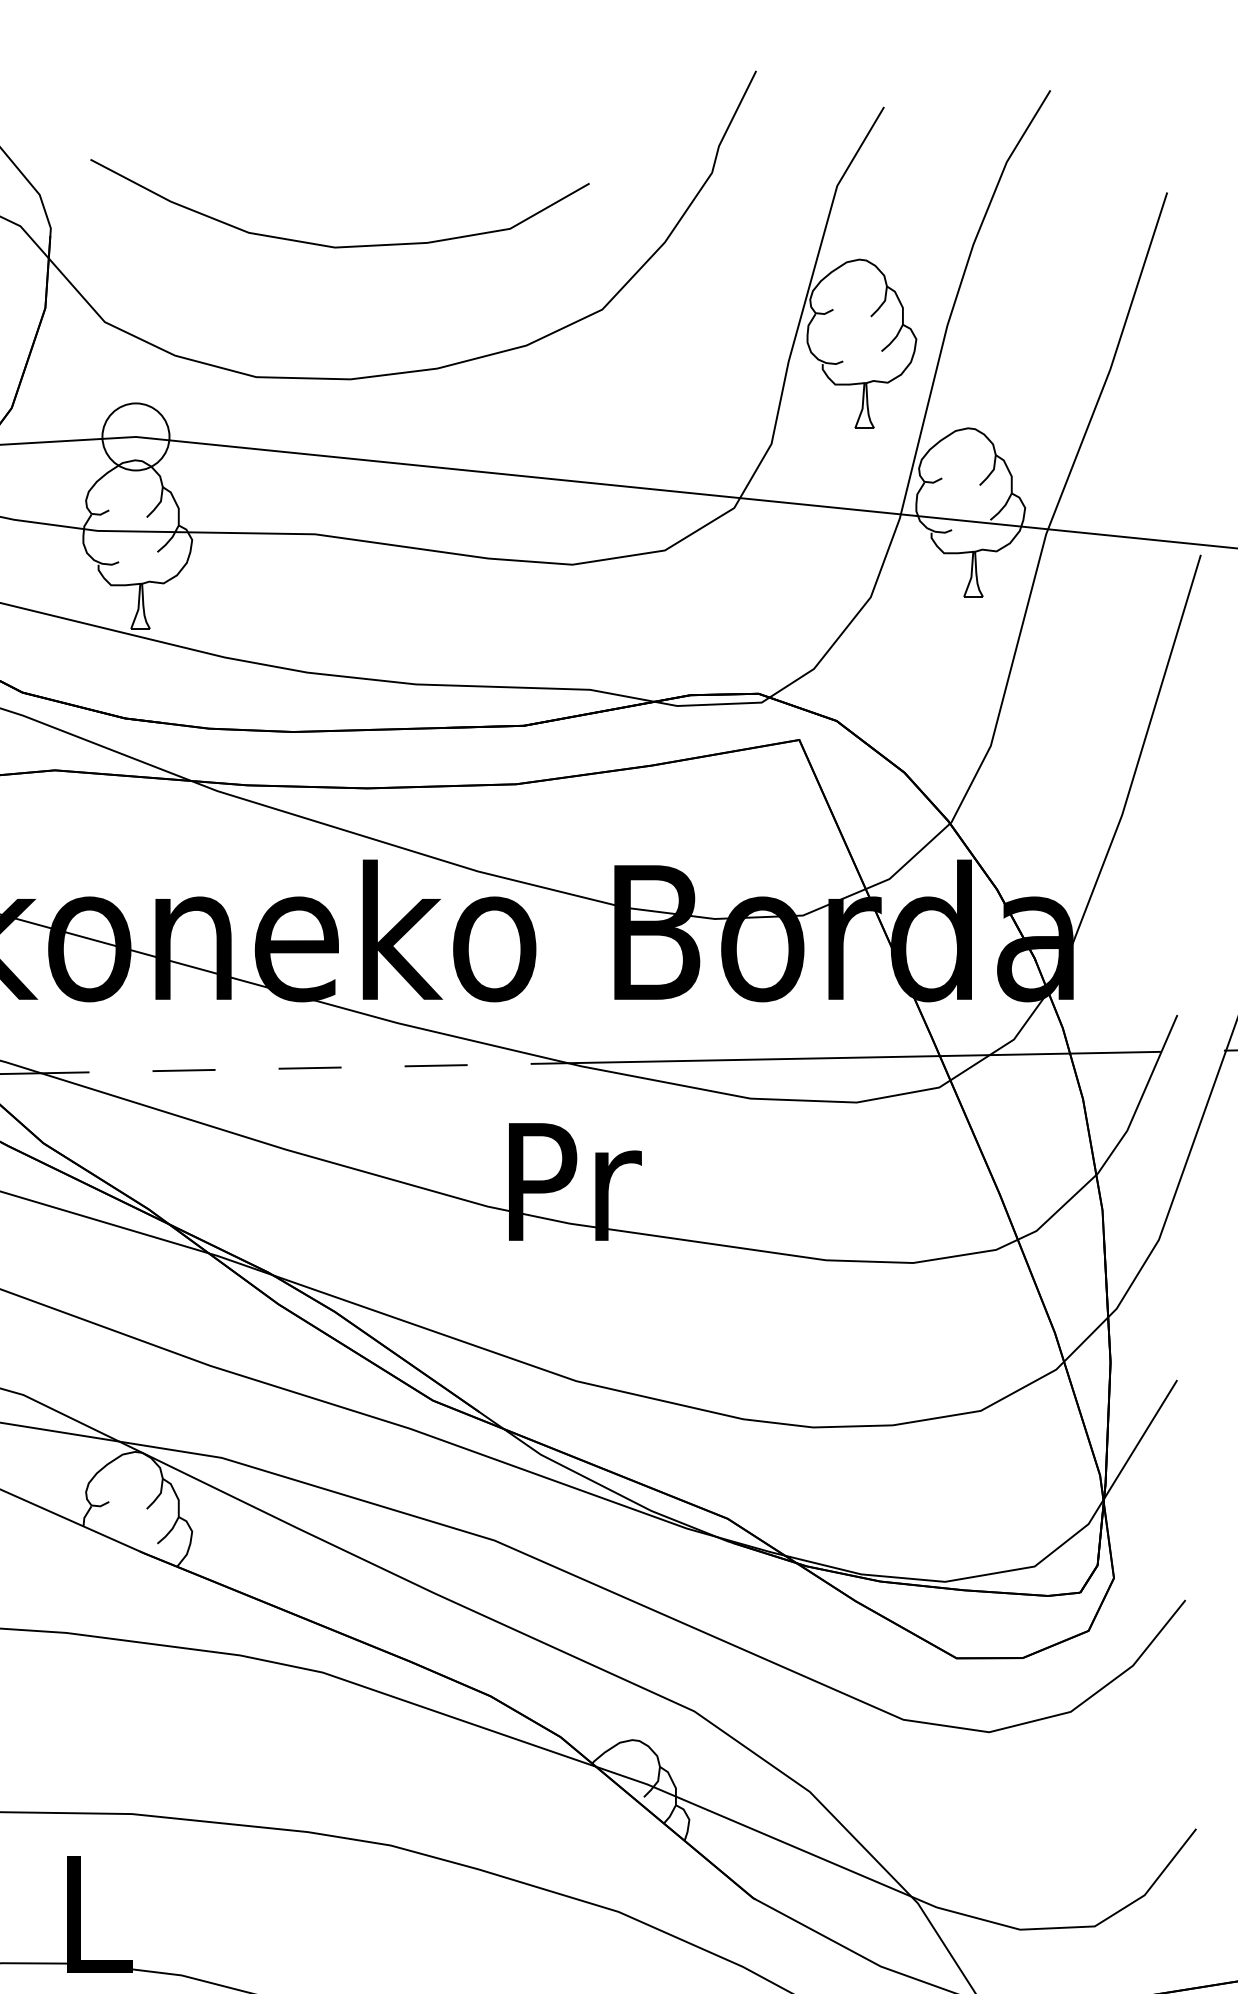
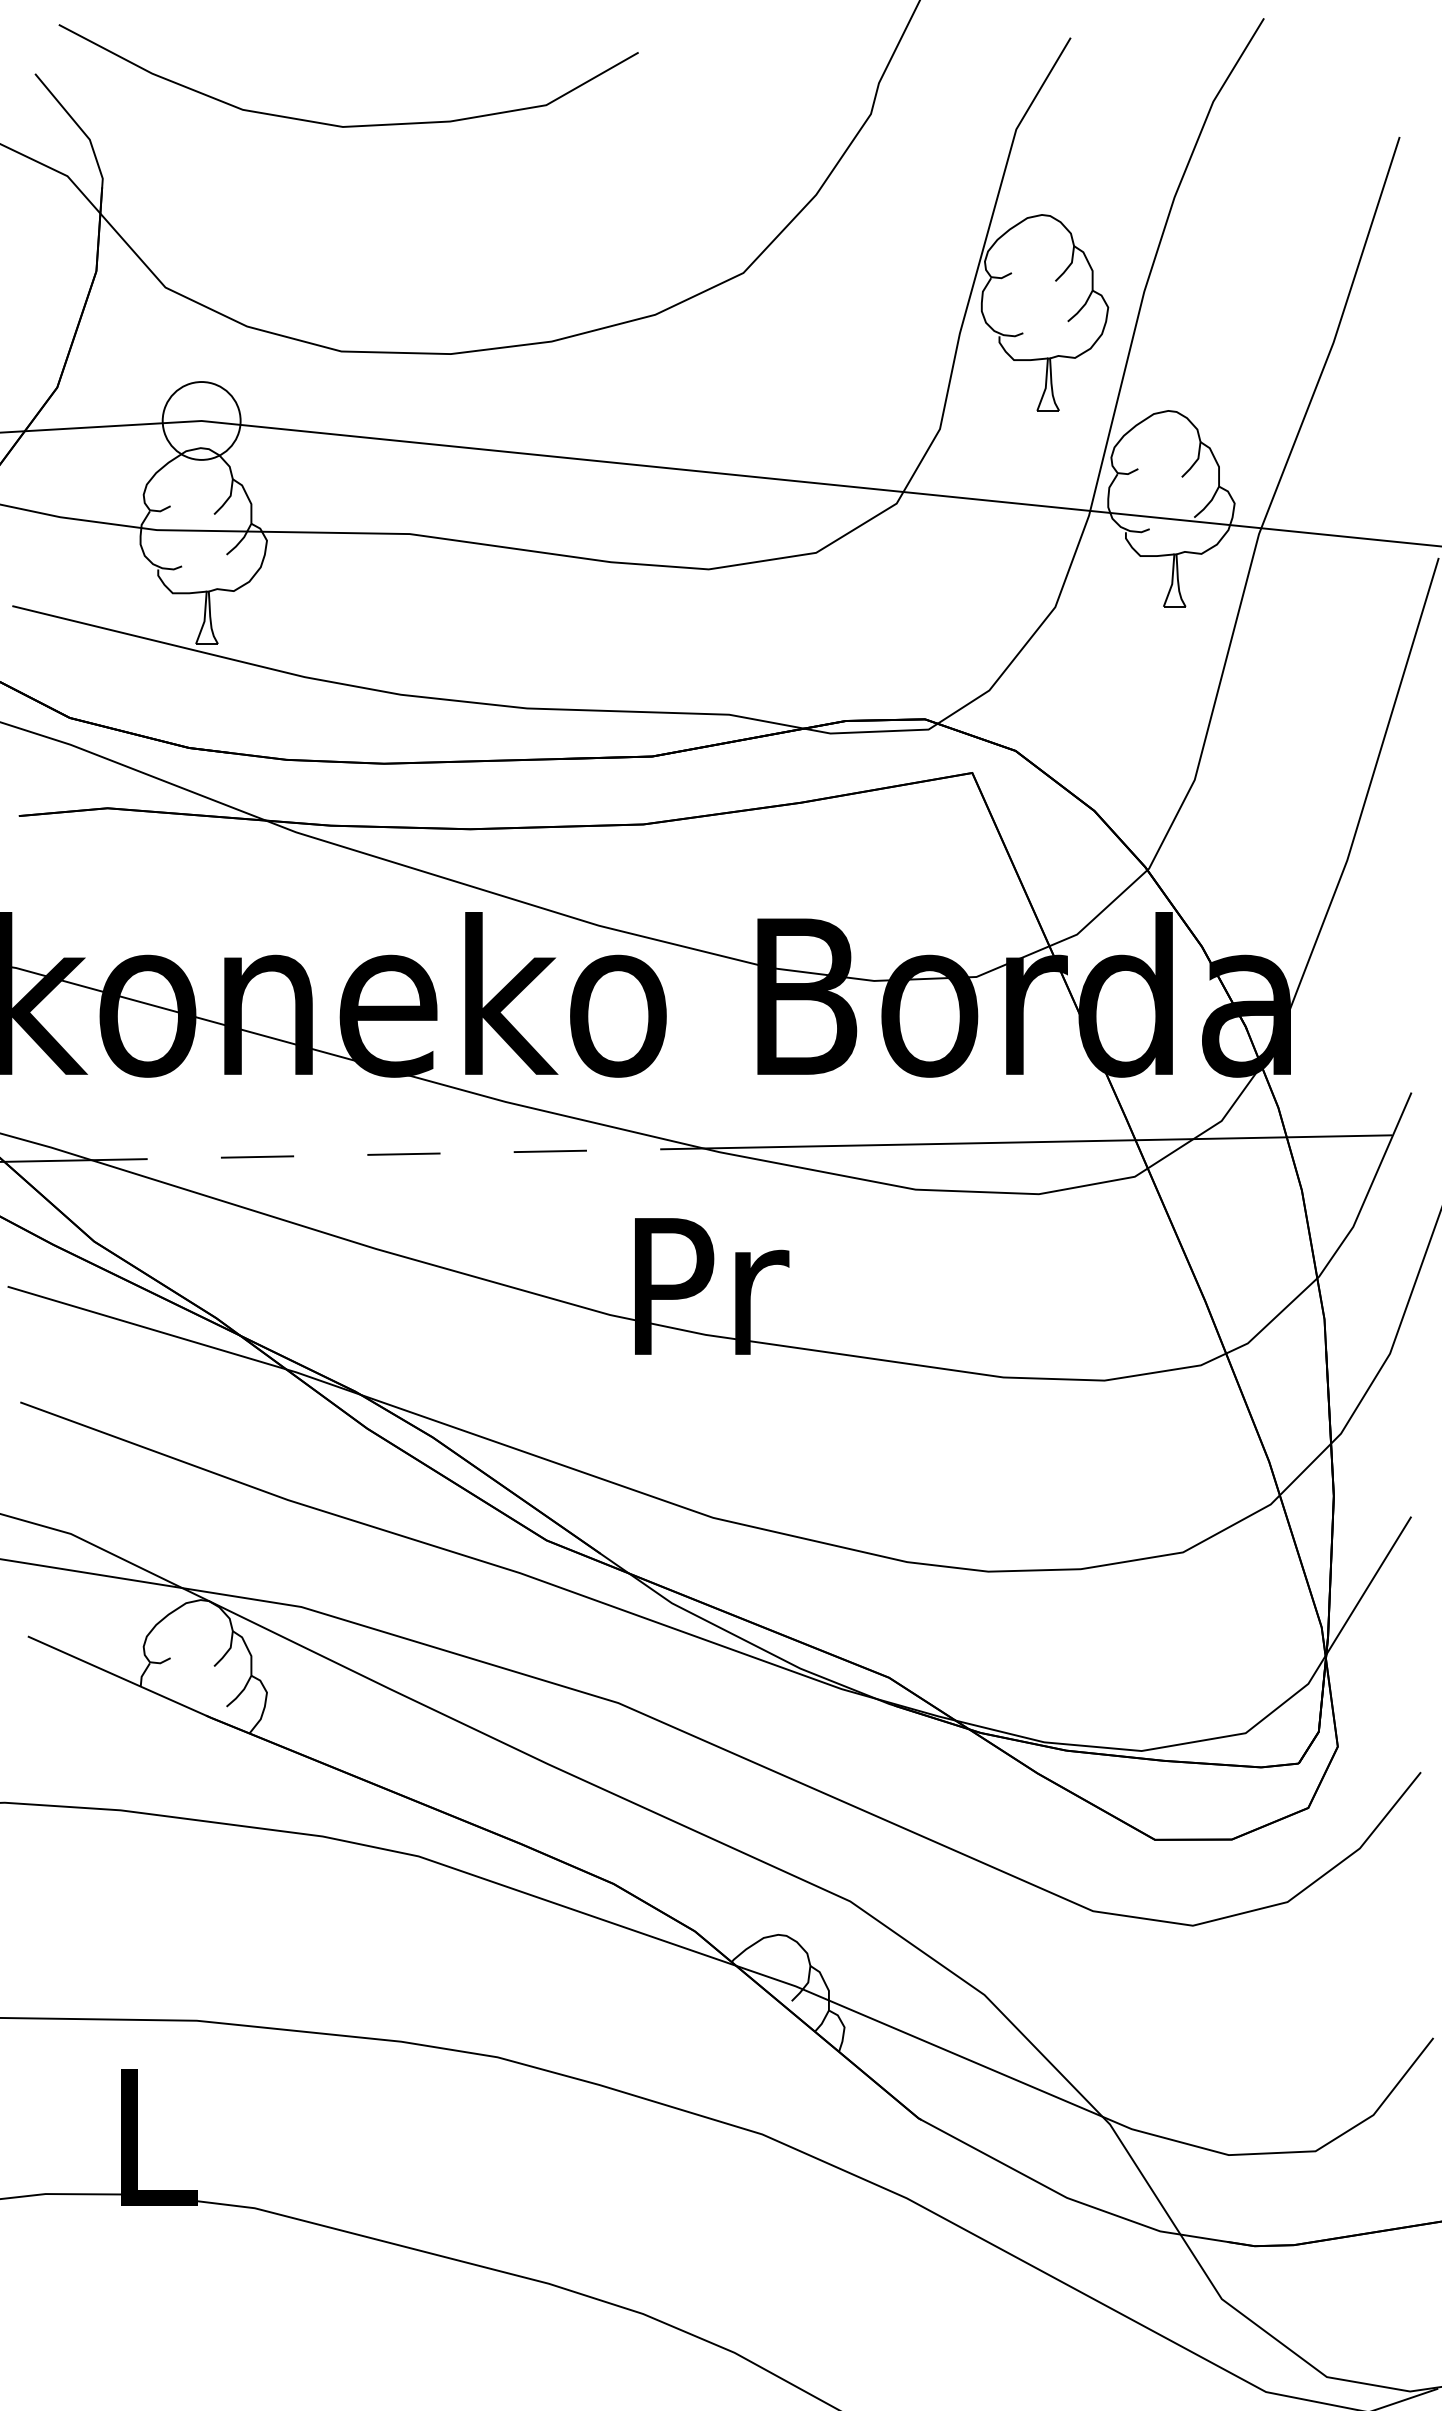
curve: (339, 246) -> (348, 125), moved

